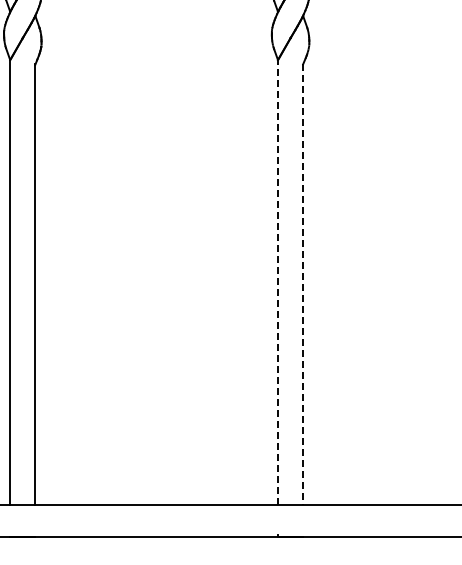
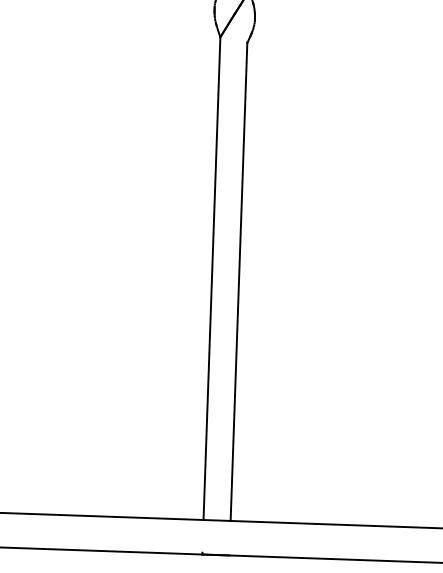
line: (278, 282) -> (212, 278), dashed -> solid
line: (303, 284) -> (239, 281), dashed -> solid

